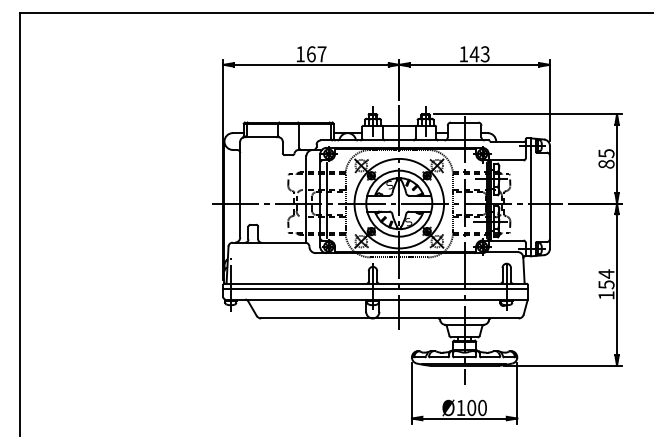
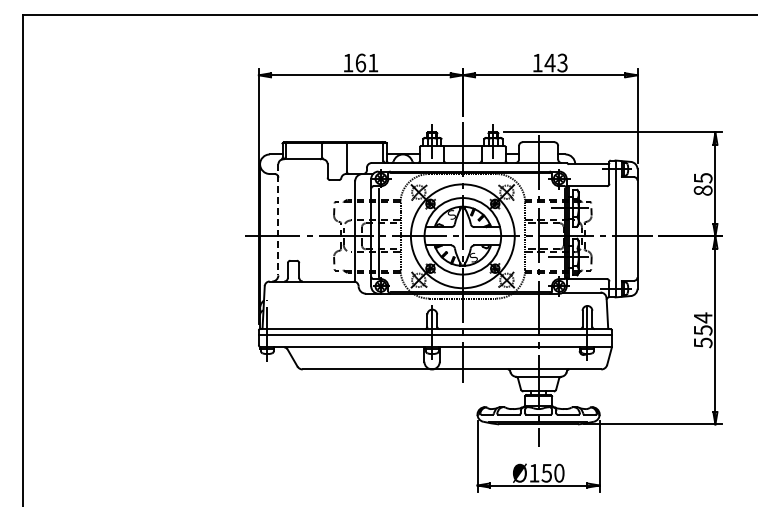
text: (322, 54) -> (373, 63), 167 -> 161
line: (240, 189) -> (278, 219), solid -> dashed
text: (606, 295) -> (703, 342), 154 -> 554
text: (471, 407) -> (546, 472), Ø100 -> Ø150

